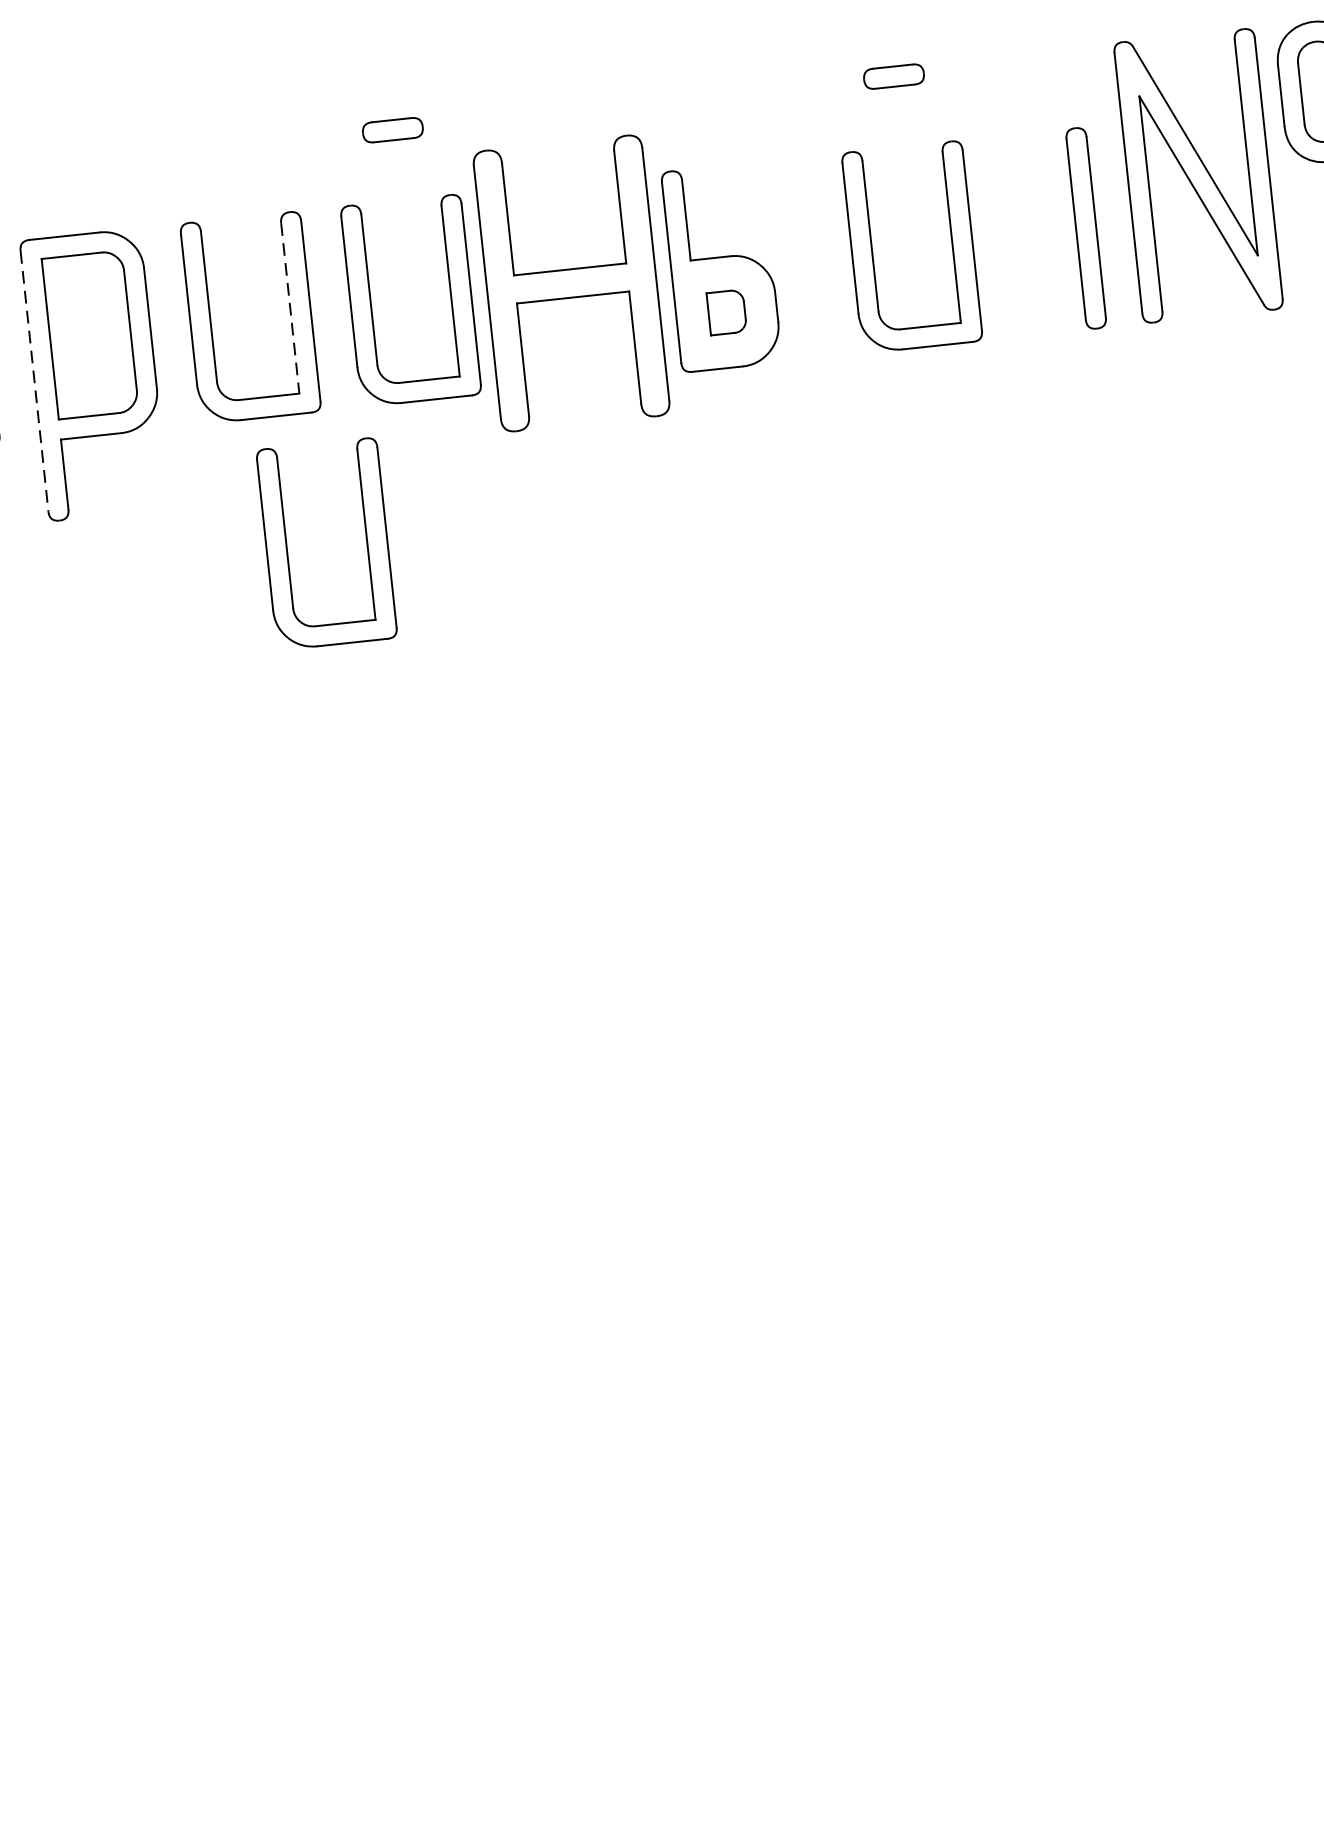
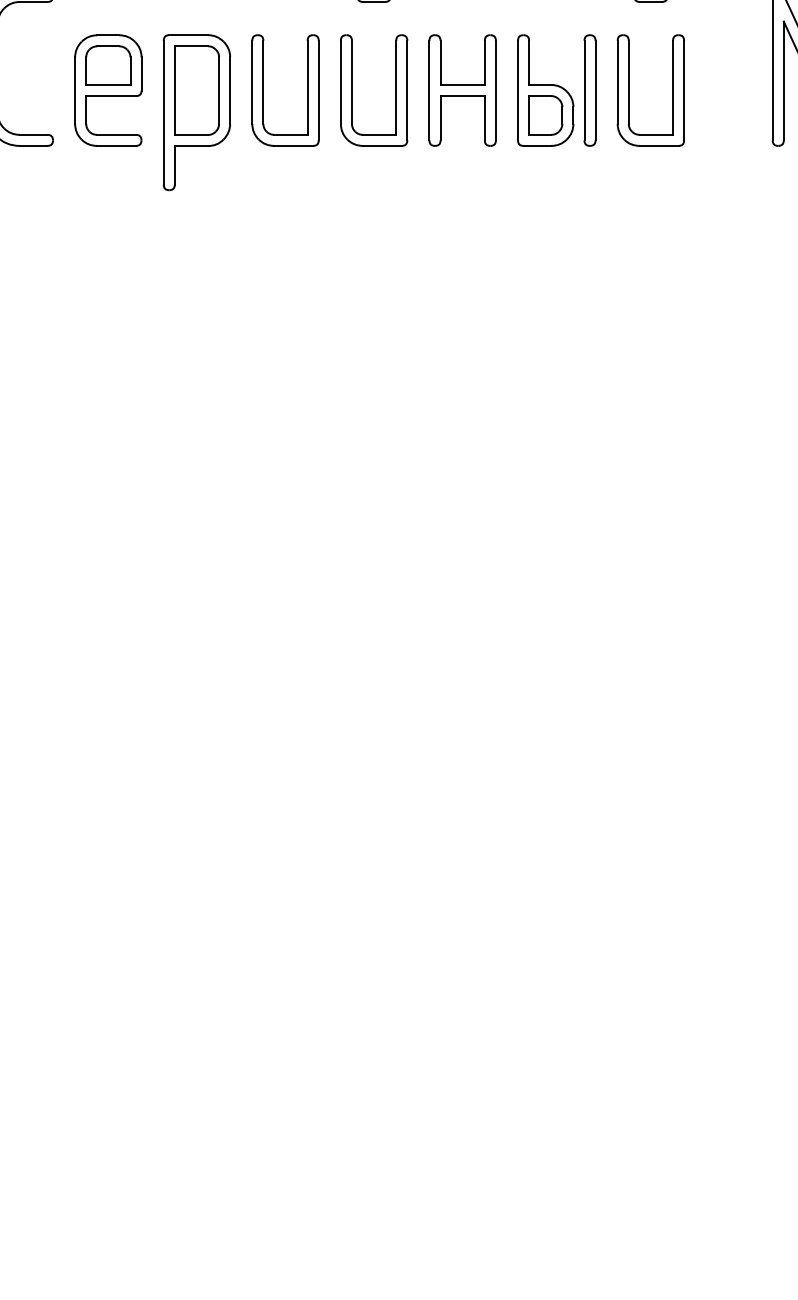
part: (1085, 228) -> (589, 90), moved
part: (571, 283) -> (462, 90), size x0.71
line: (290, 309) -> (307, 88), dashed -> solid
part: (726, 312) -> (545, 115), size x1.67
line: (34, 381) -> (163, 112), dashed -> solid
part: (288, 547) -> (292, 218), removed

